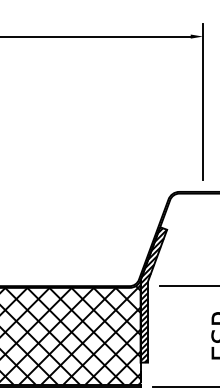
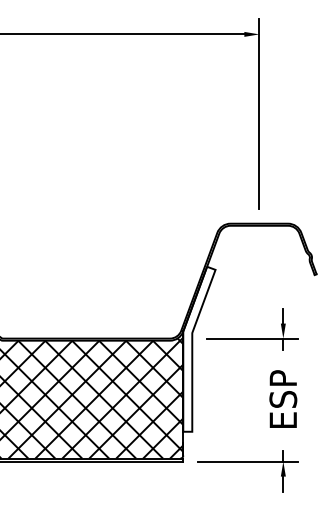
hatch: (153, 295) -> (199, 349), removed

